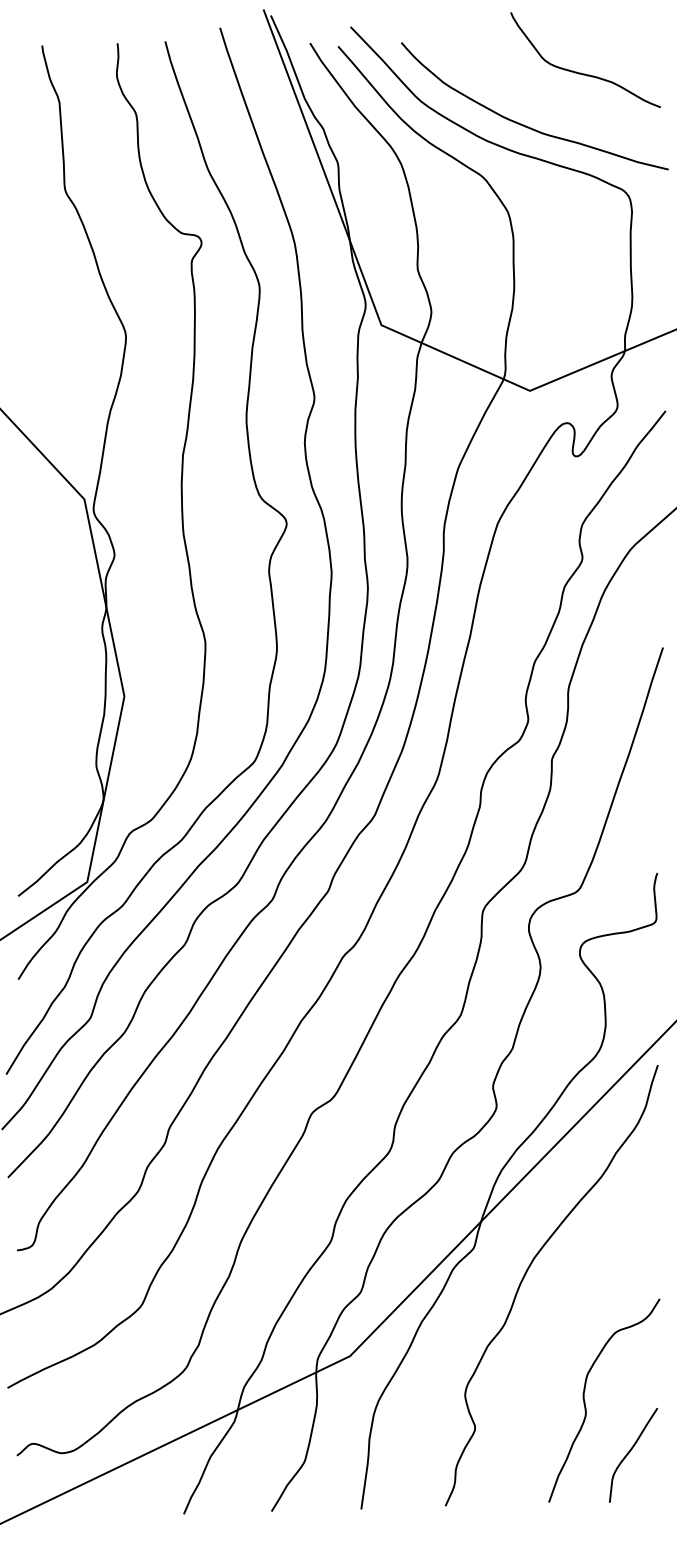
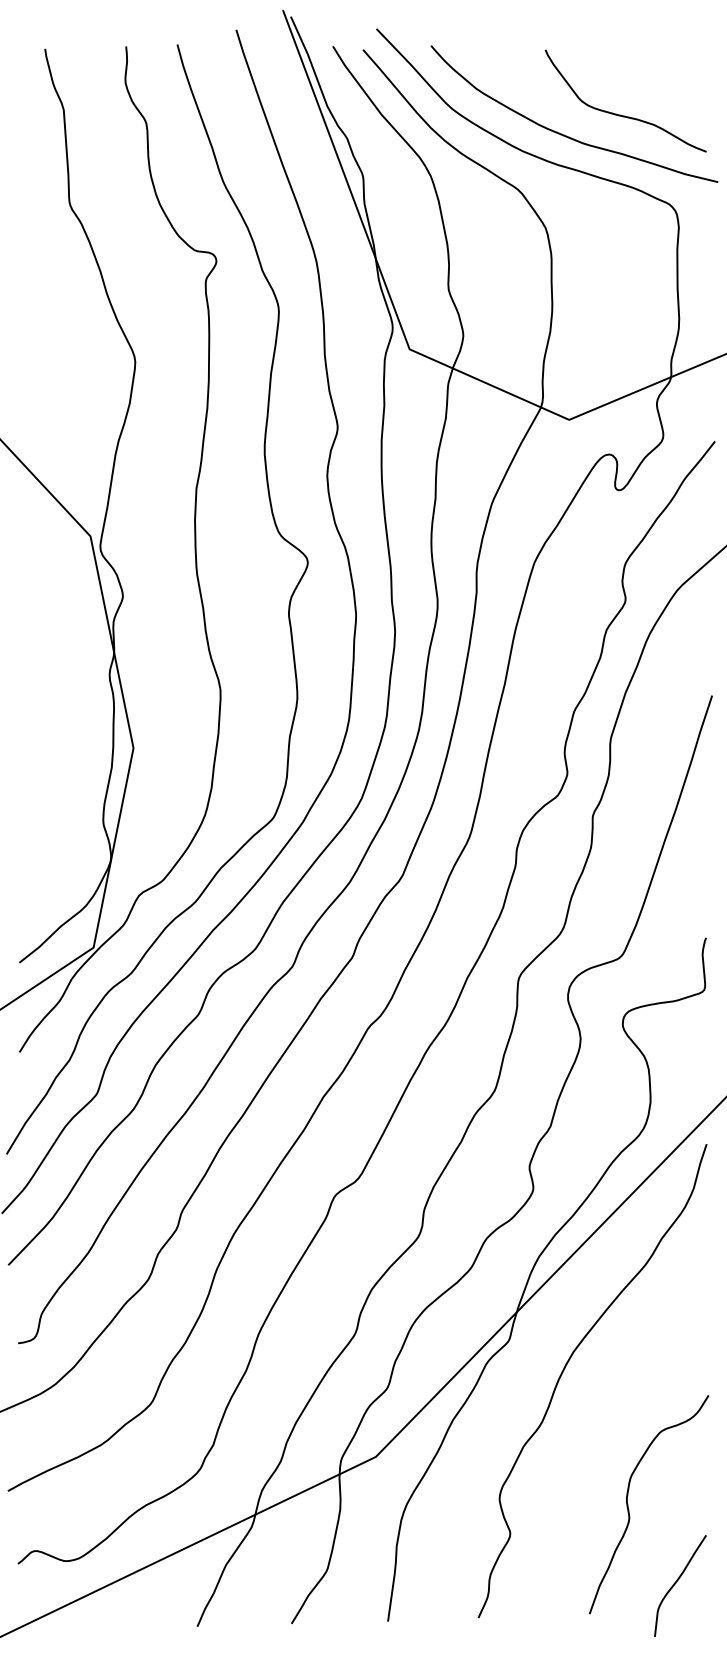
curve: (580, 72) -> (620, 114), moved
curve: (630, 1452) -> (677, 1582), moved

